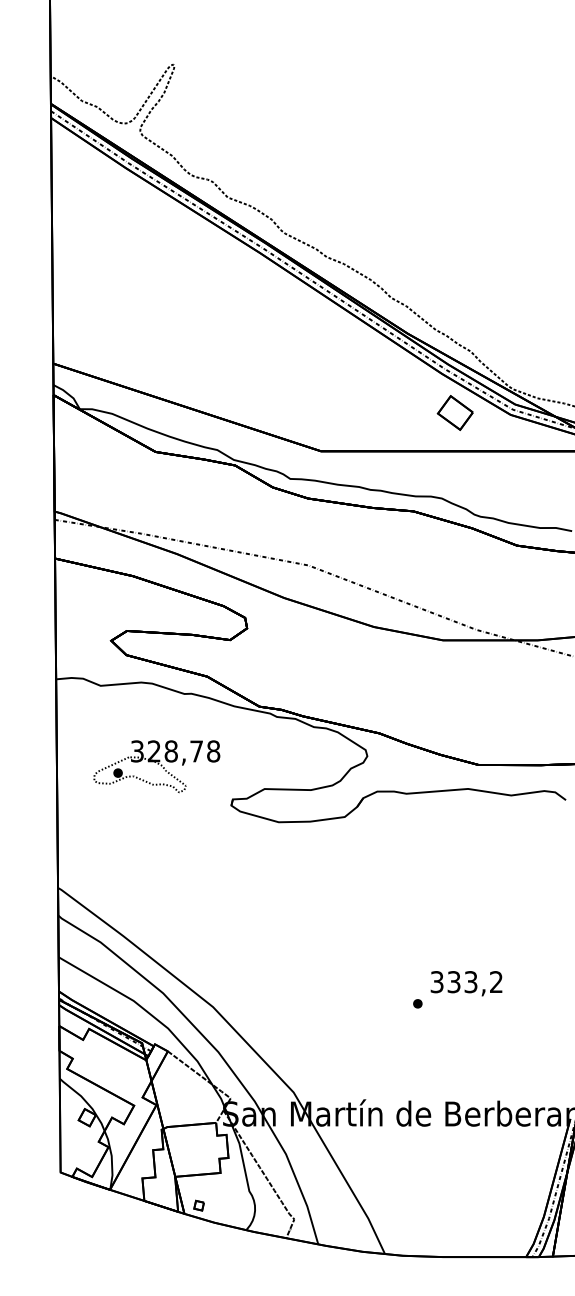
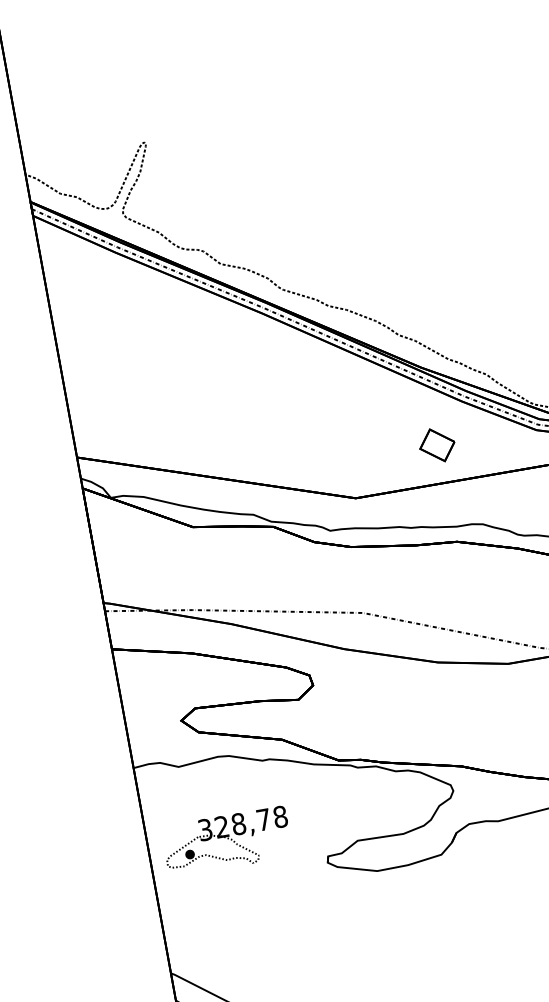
part: (454, 412) -> (436, 445), moved
part: (156, 766) -> (226, 841), moved

